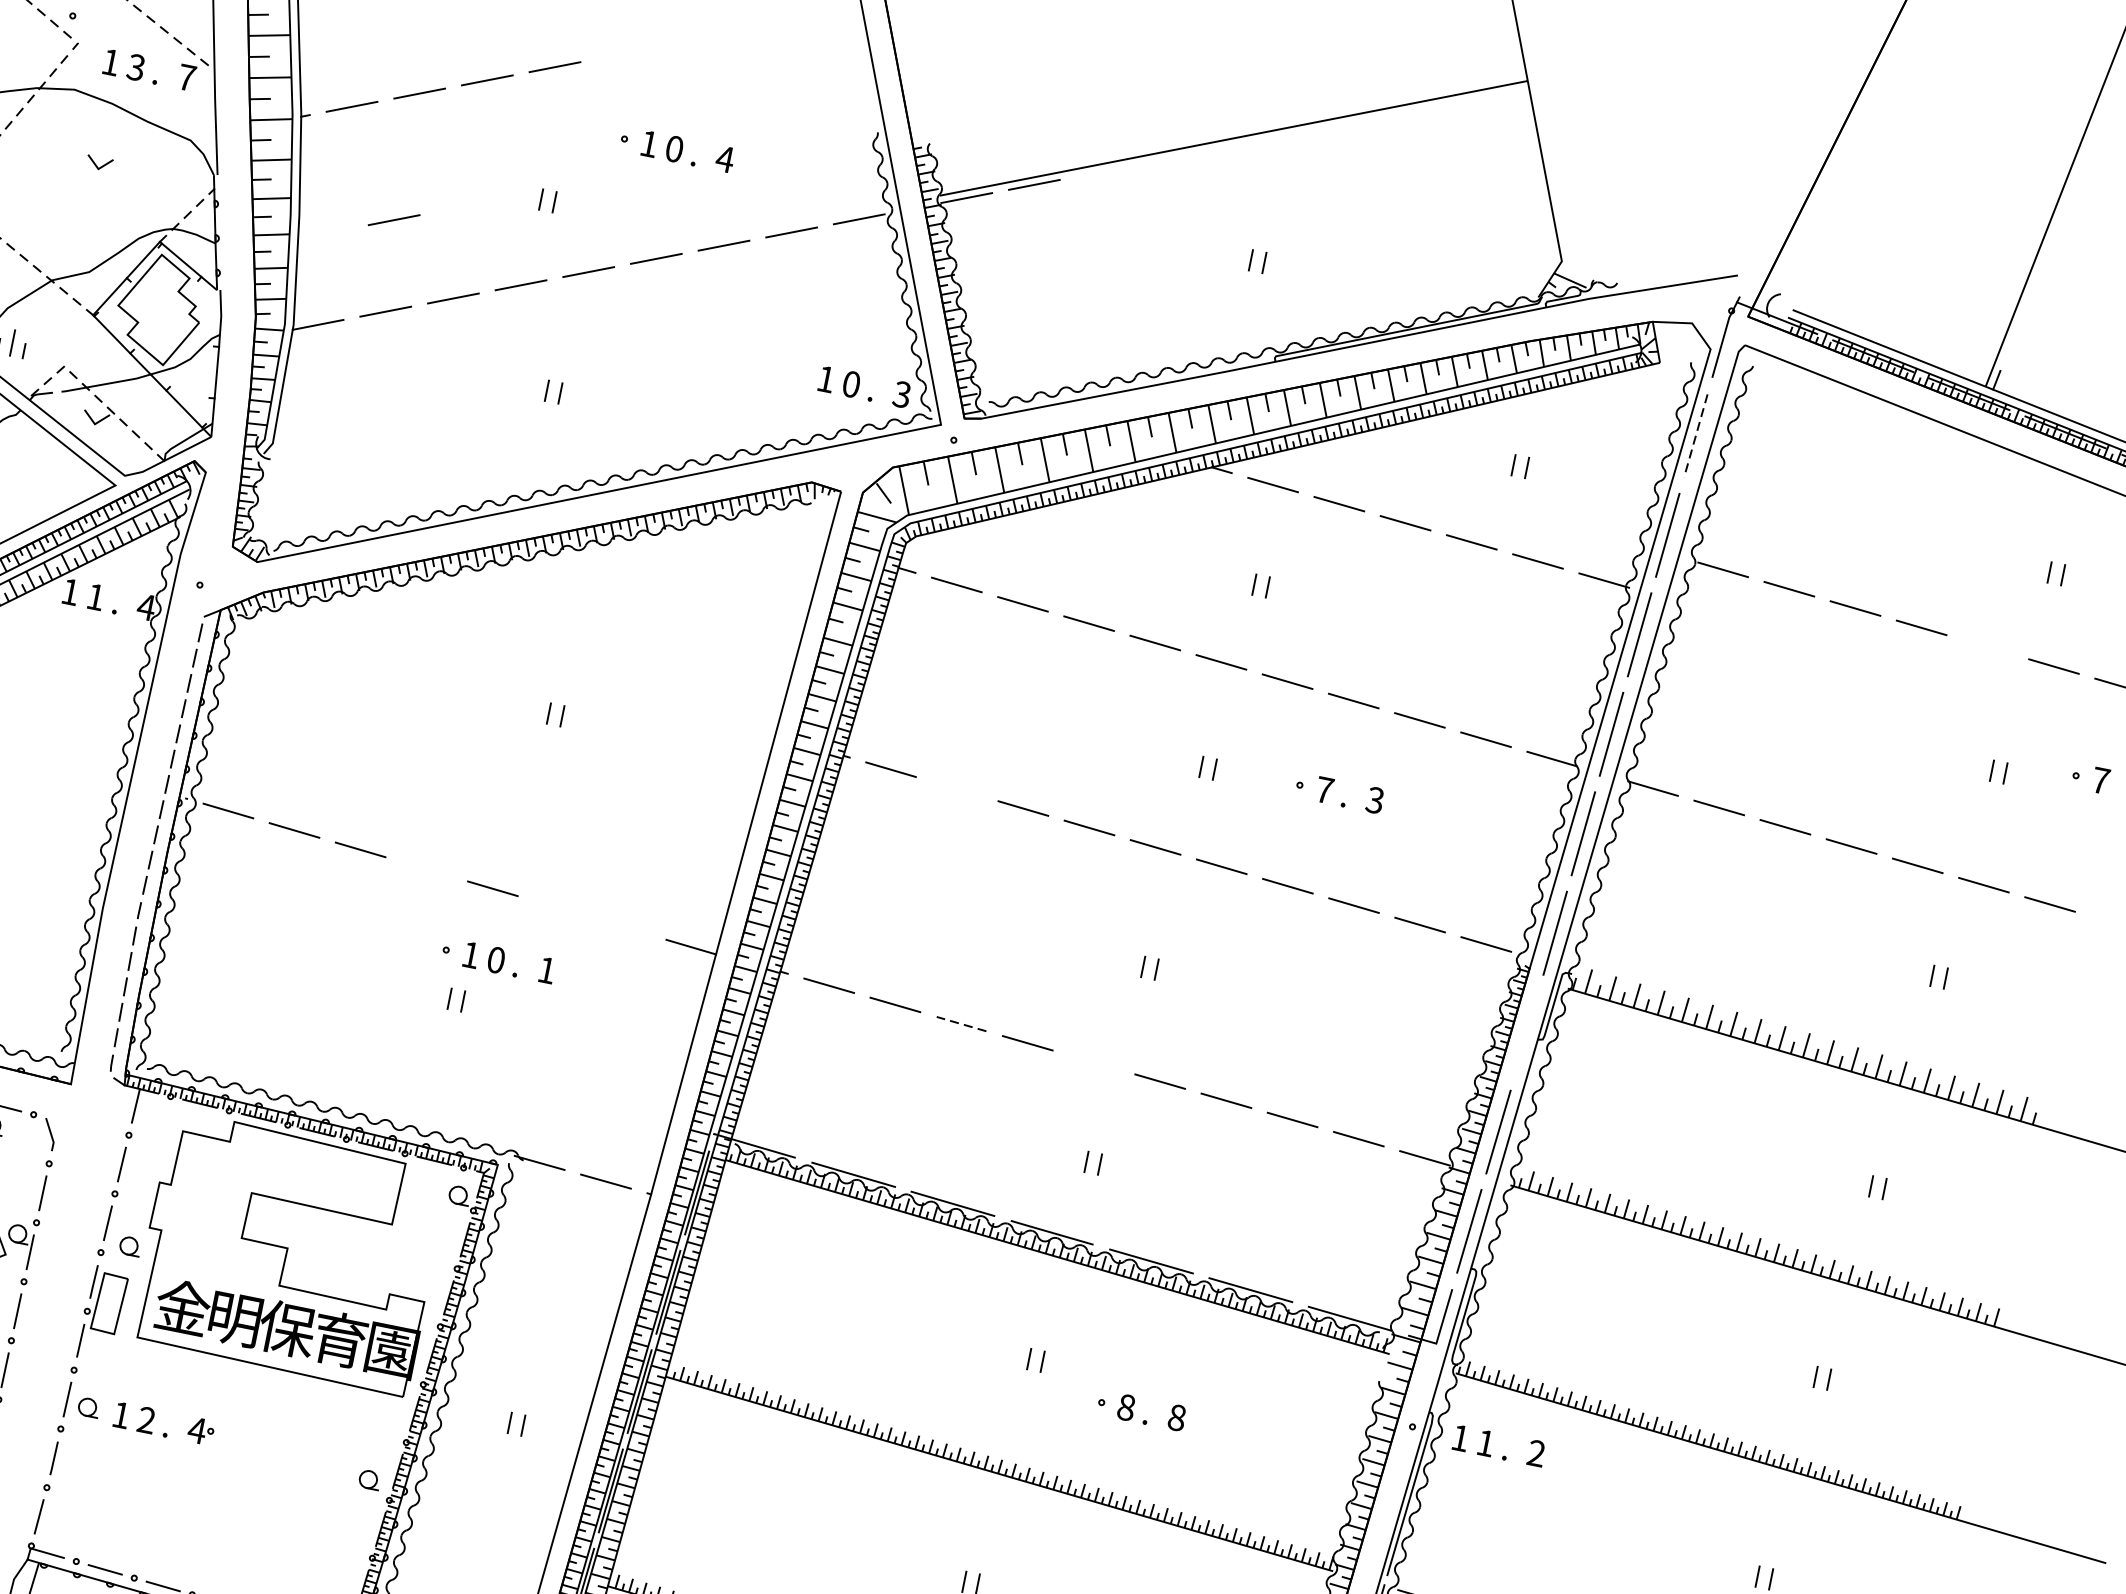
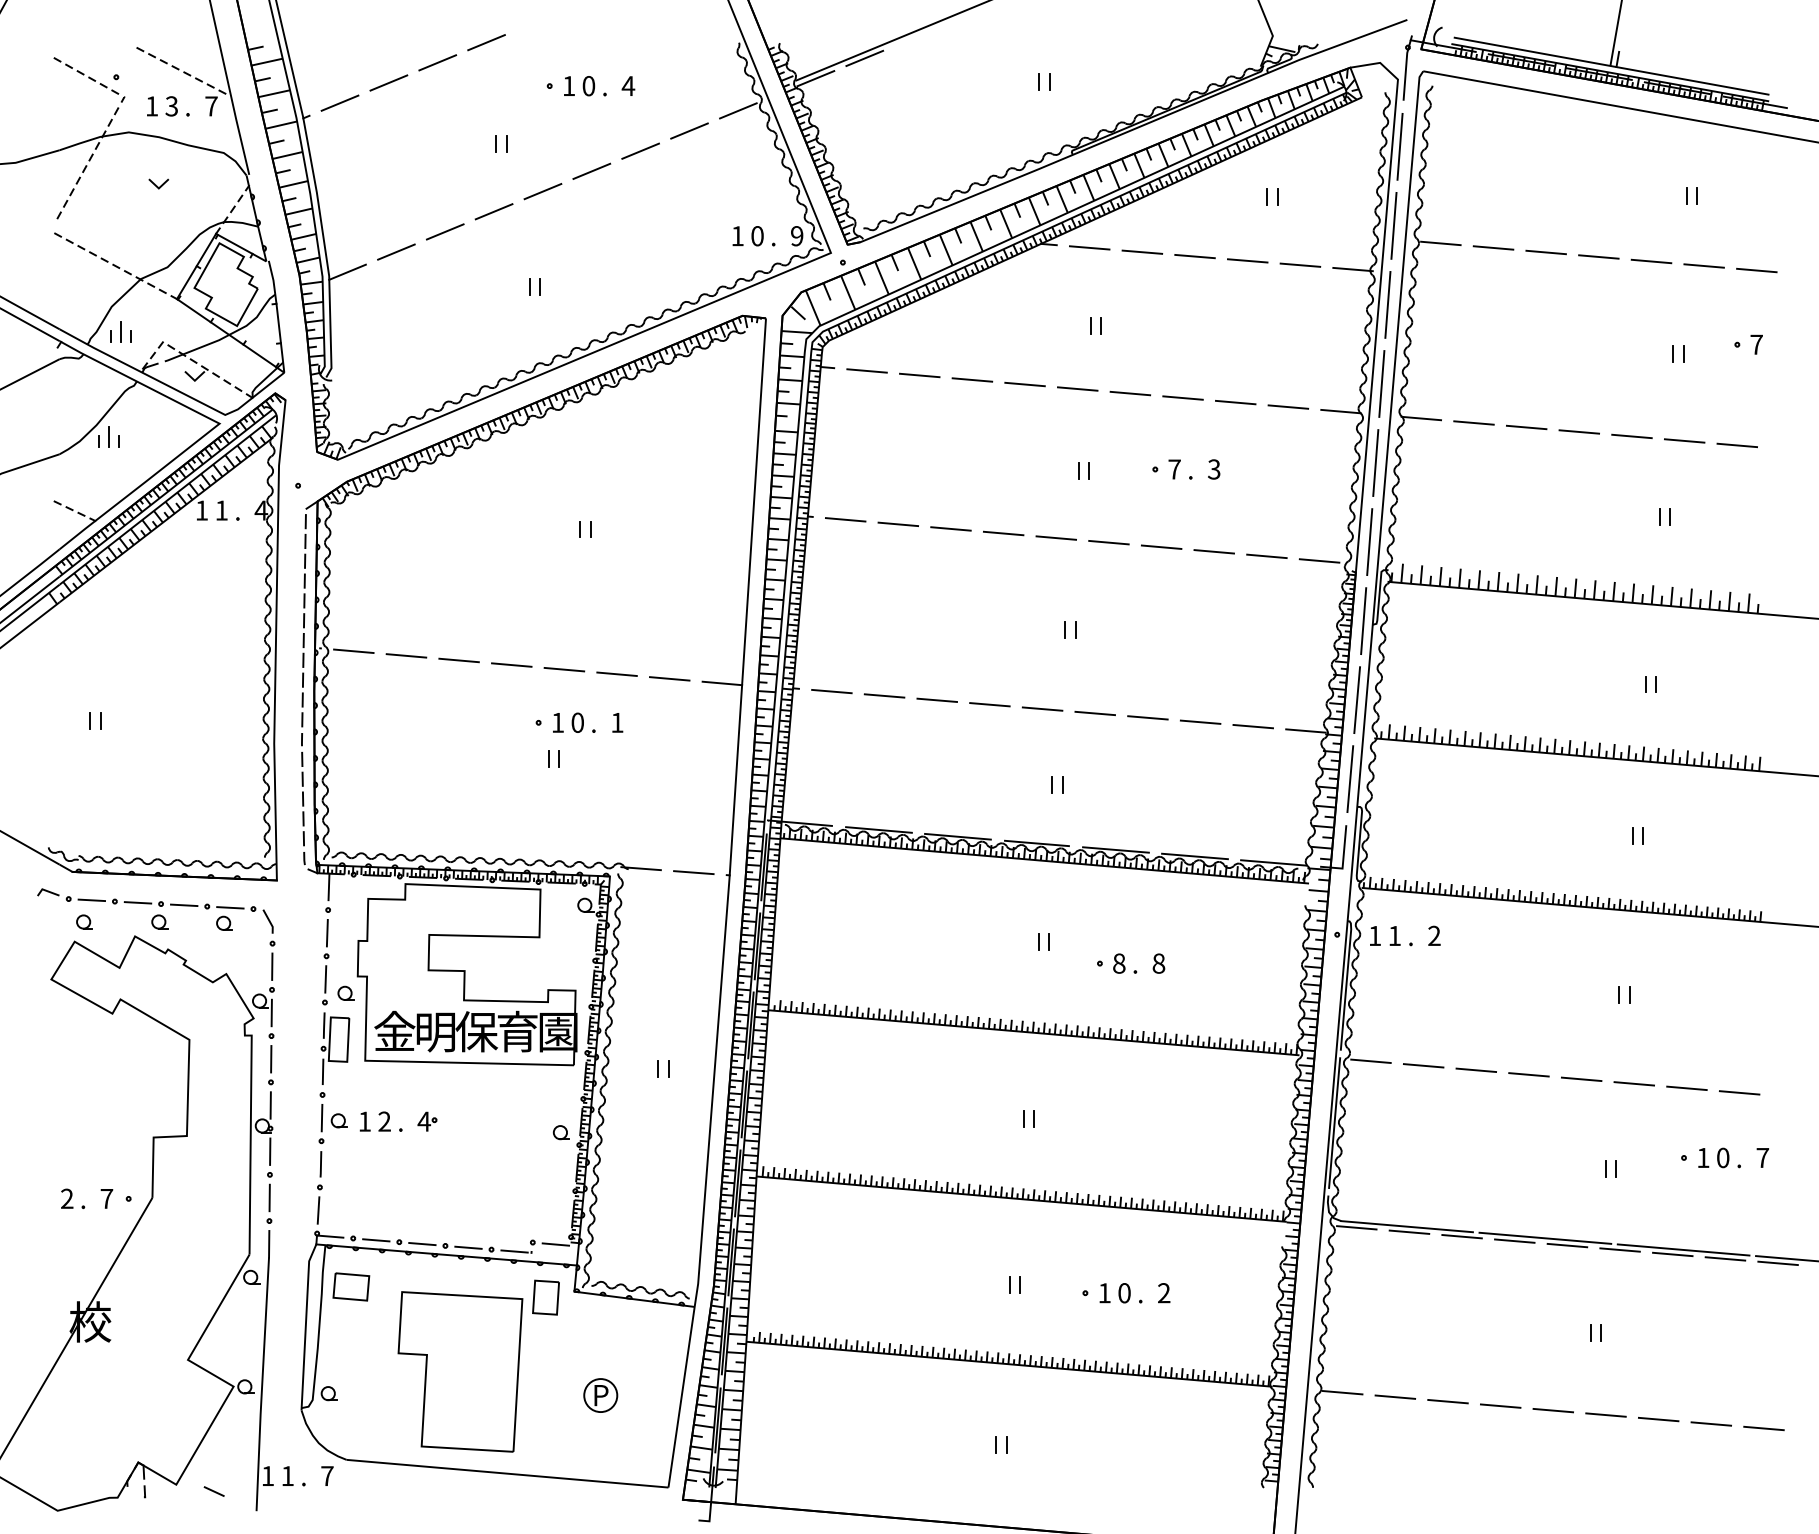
line: (393, 219) -> (388, 181), removed
text: (901, 394) -> (796, 236), 3 -> 9
line: (1696, 436) -> (1400, 147), dashed -> solid
line: (1987, 647) -> (1651, 261), added
line: (957, 789) -> (898, 524), added
line: (426, 868) -> (511, 664), added
line: (558, 907) -> (616, 673), added
line: (624, 927) -> (669, 678), added
line: (961, 1024) -> (937, 700), dashed -> solid
line: (1526, 1033) -> (1363, 621), added
line: (1094, 1061) -> (1042, 708), added

